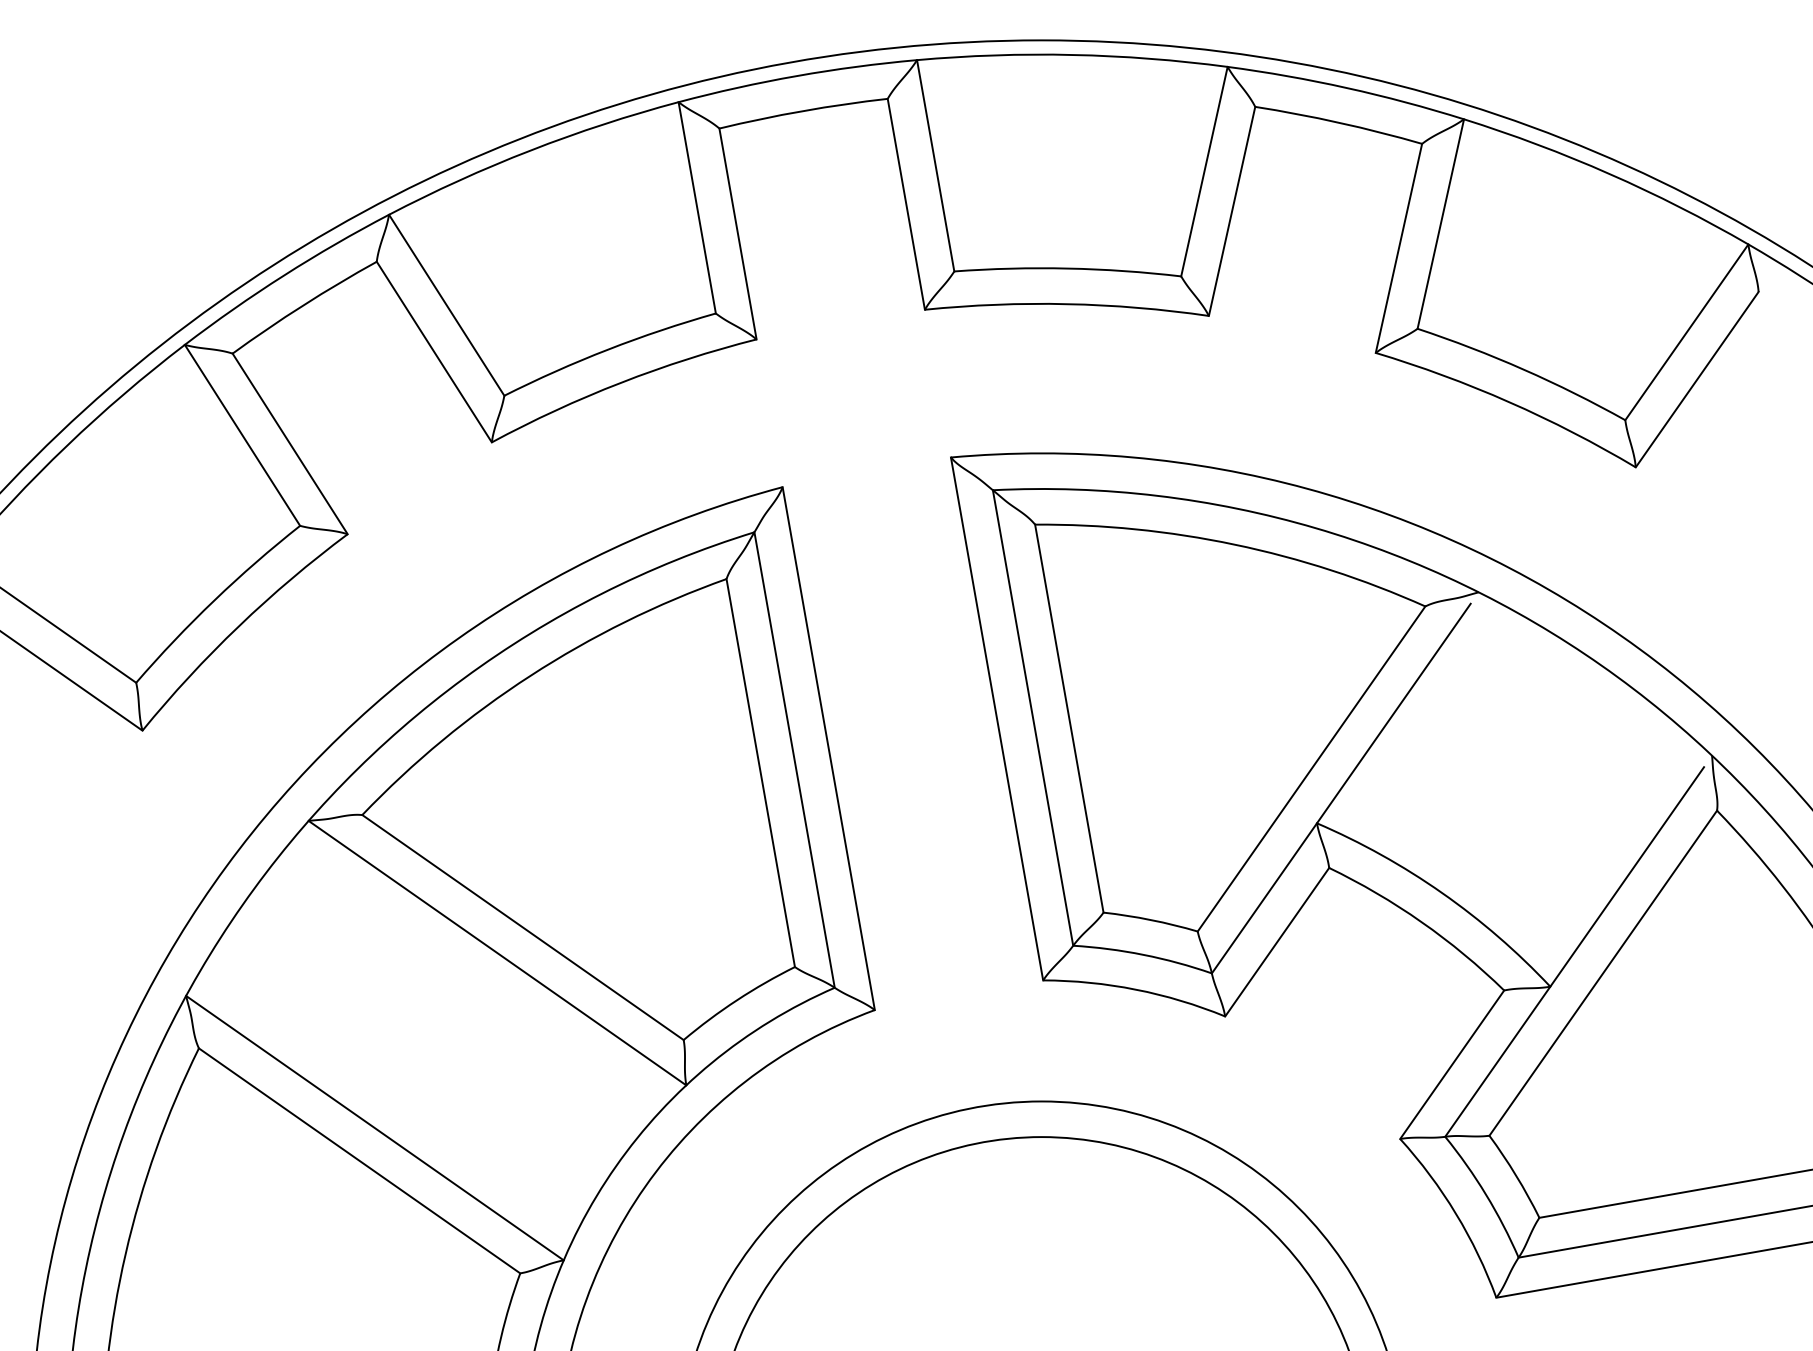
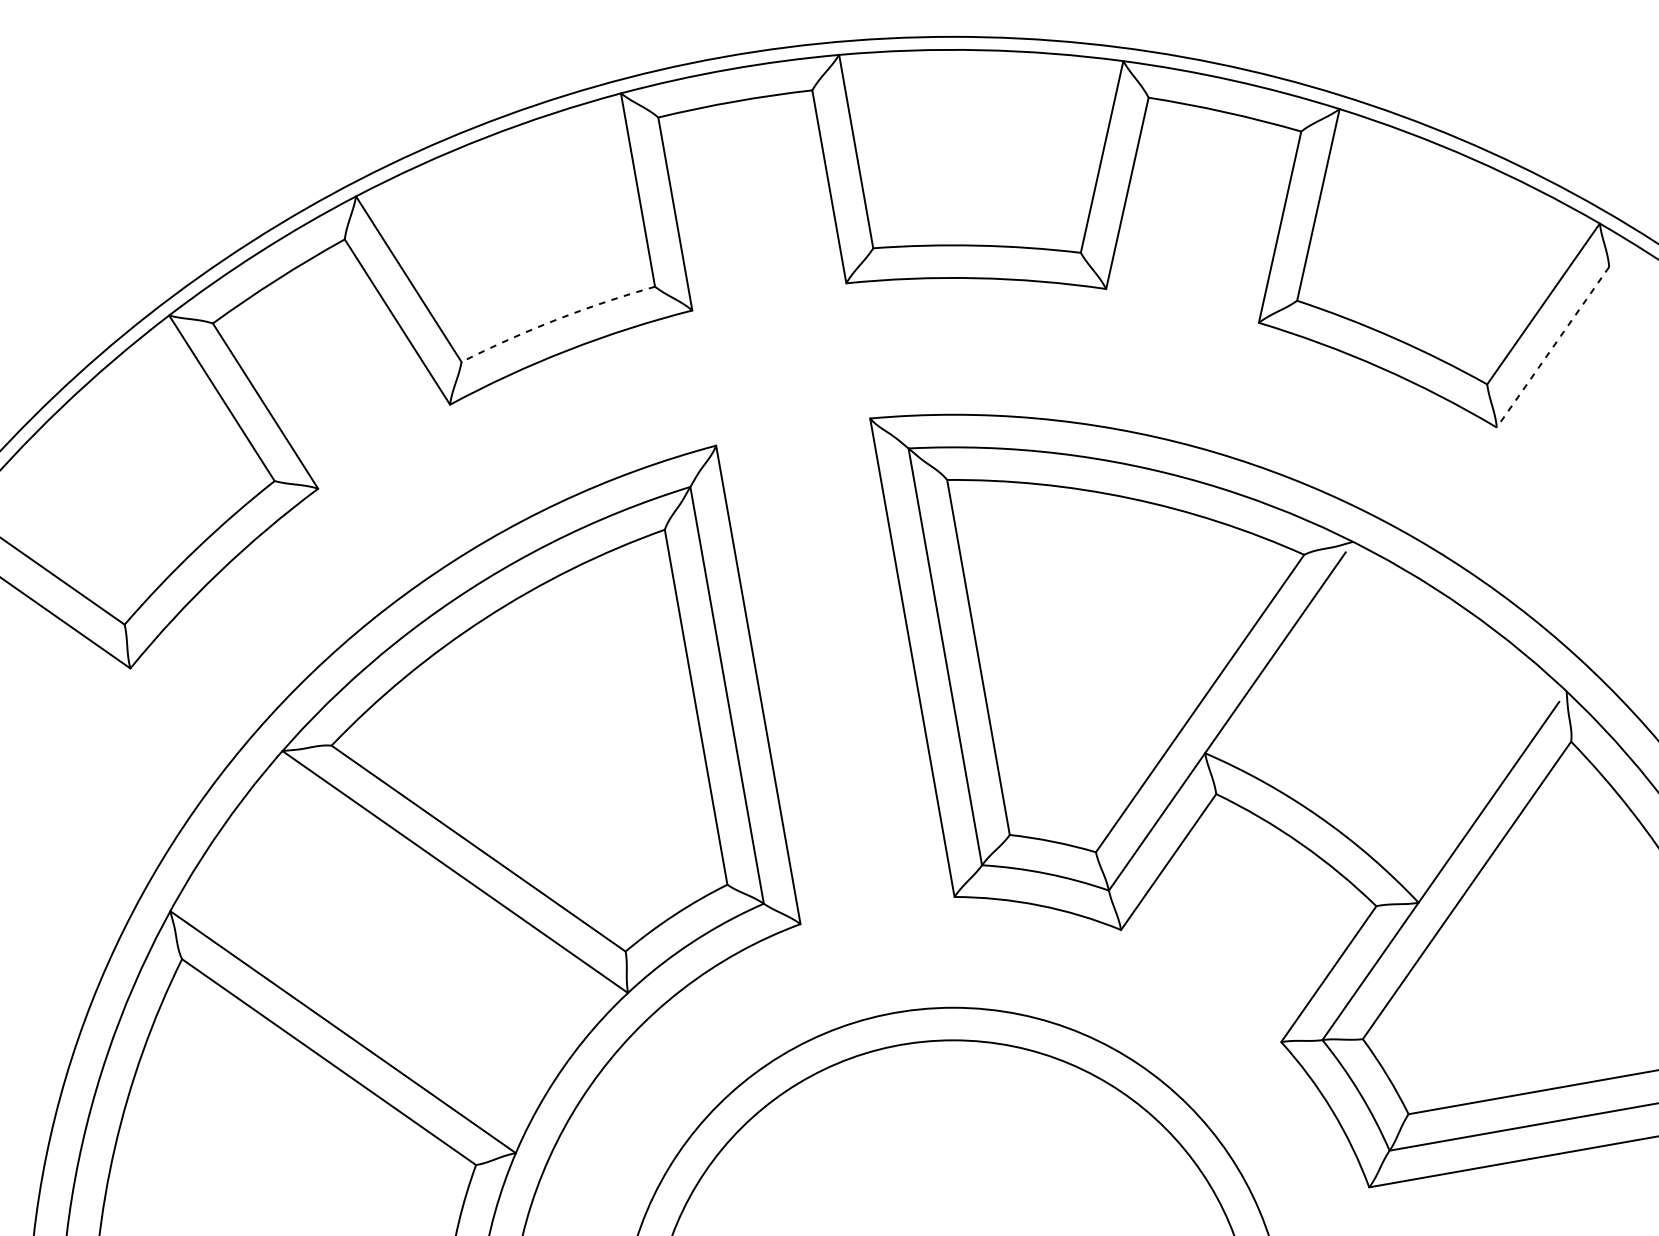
arc: (608, 349) -> (556, 319), solid -> dashed
line: (1696, 380) -> (1552, 348), solid -> dashed

